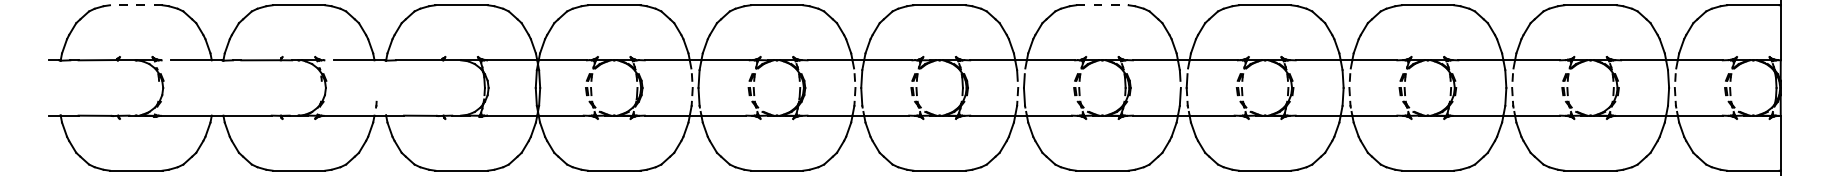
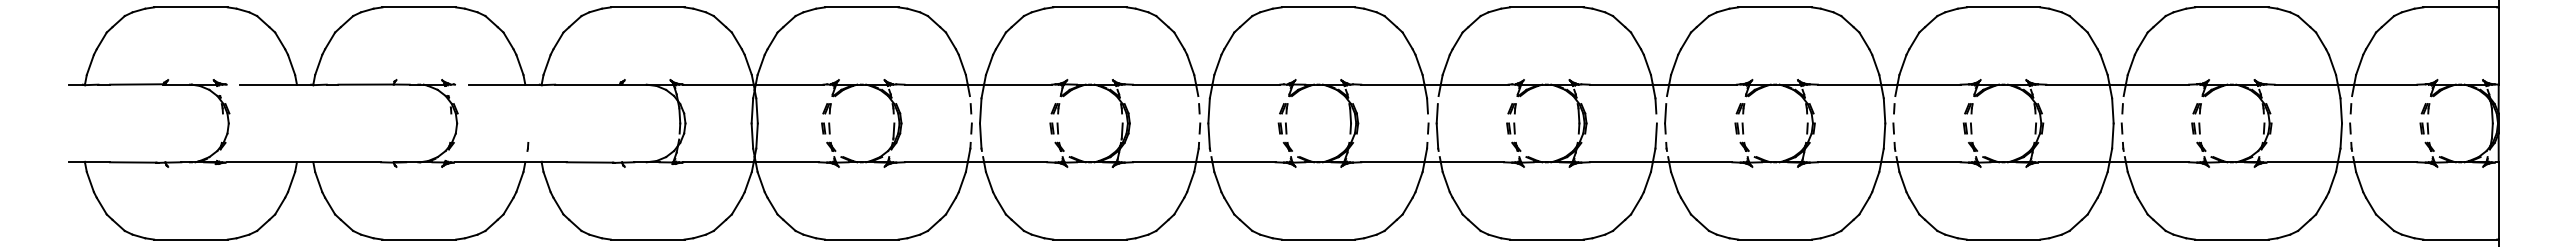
line: (135, 5) -> (190, 7), dashed -> solid
line: (1102, 5) -> (1546, 7), dashed -> solid

